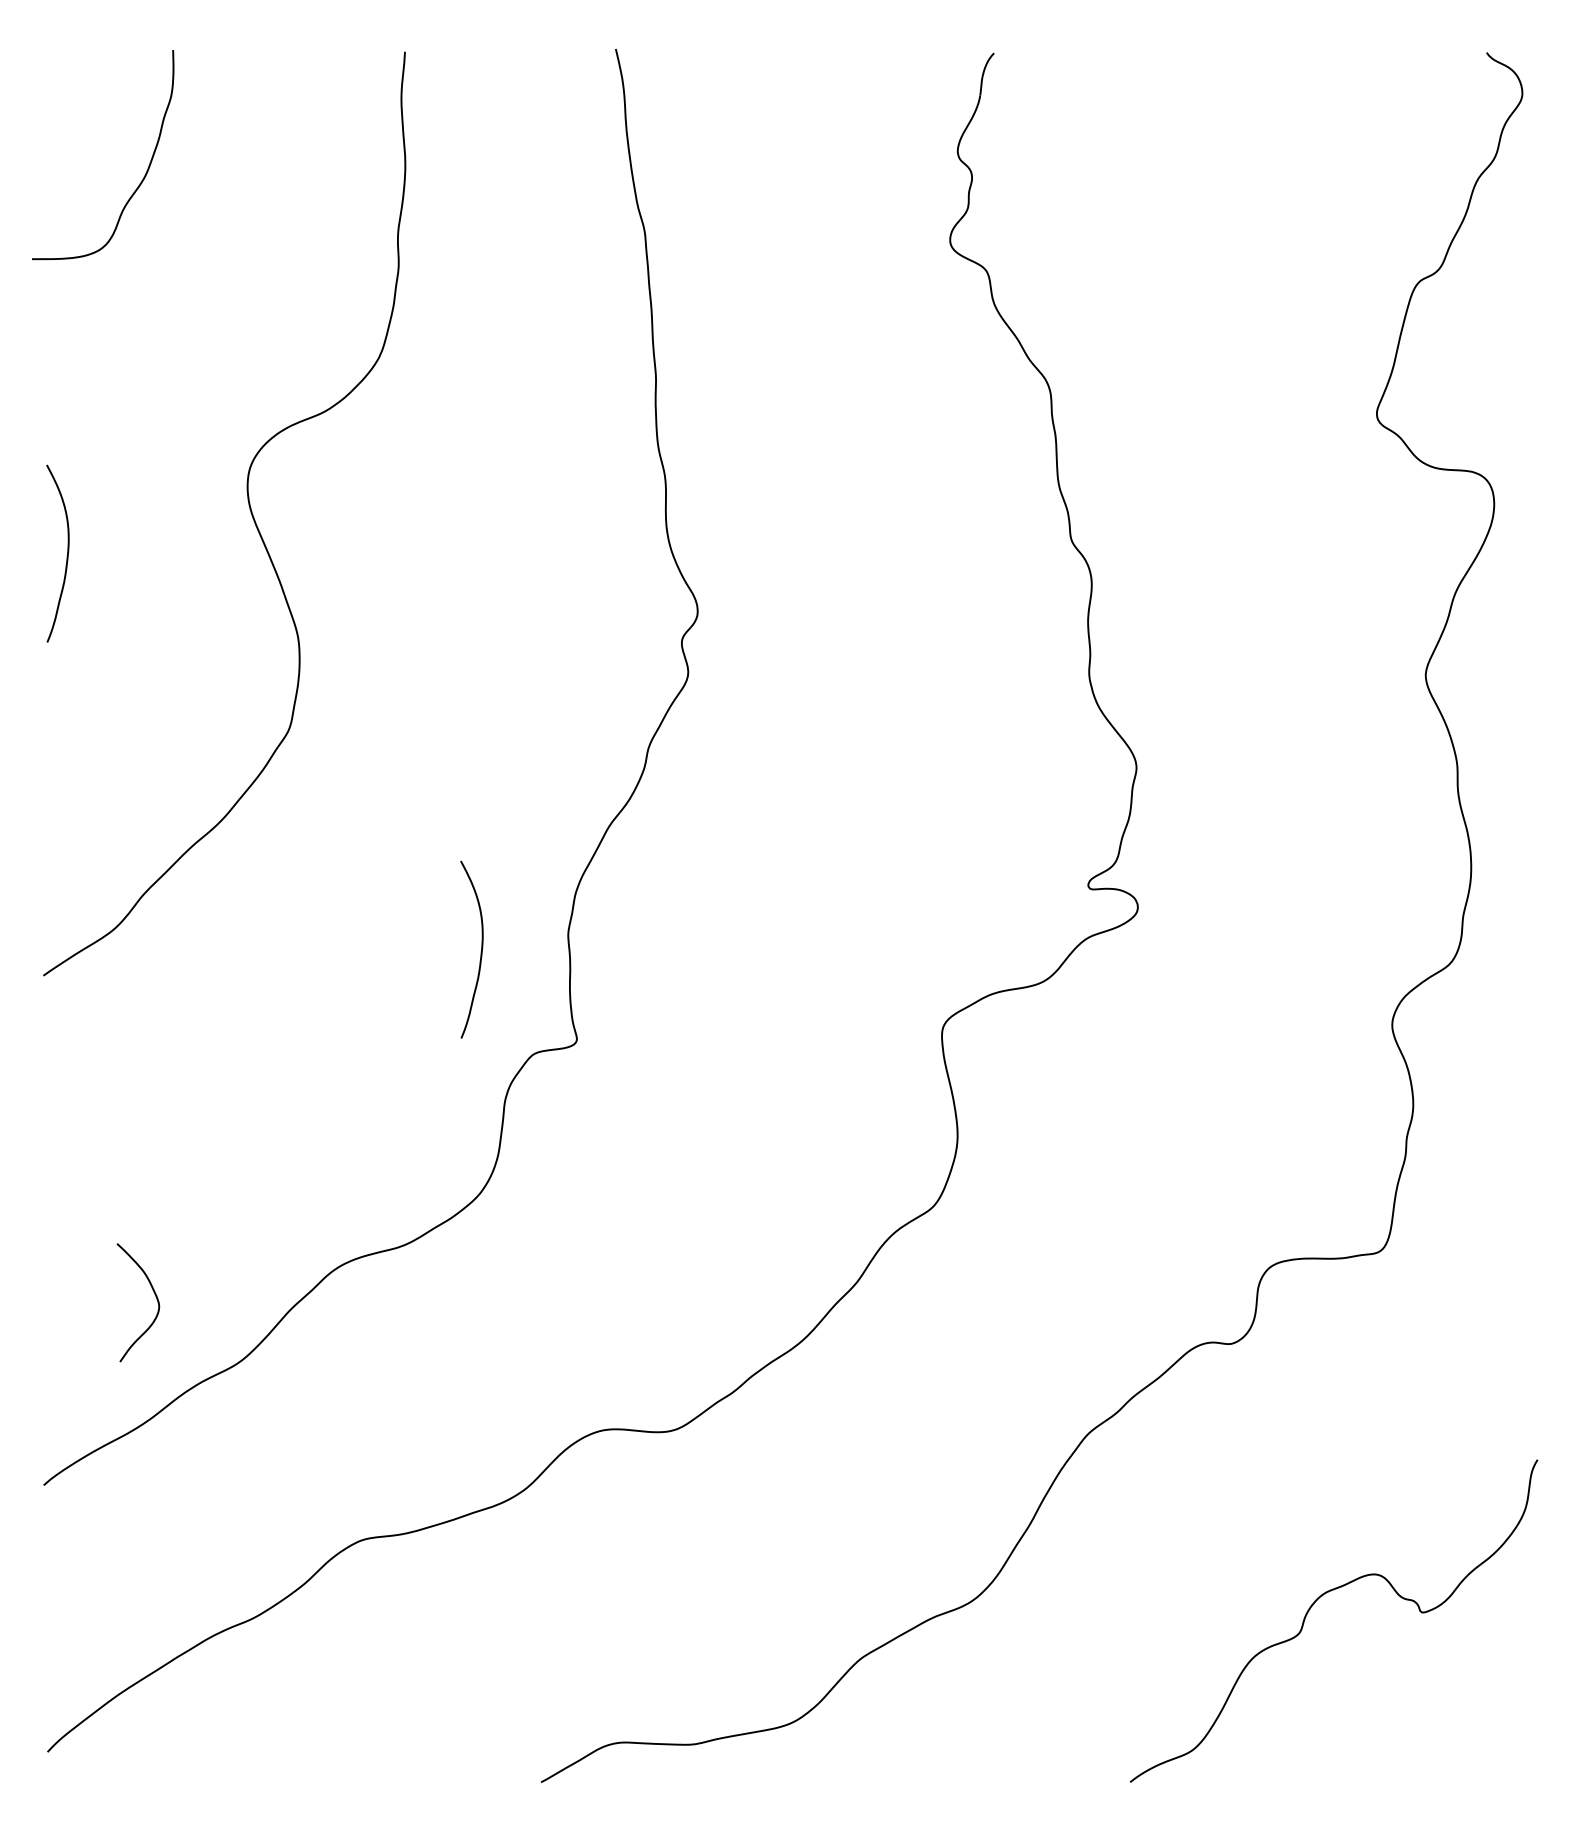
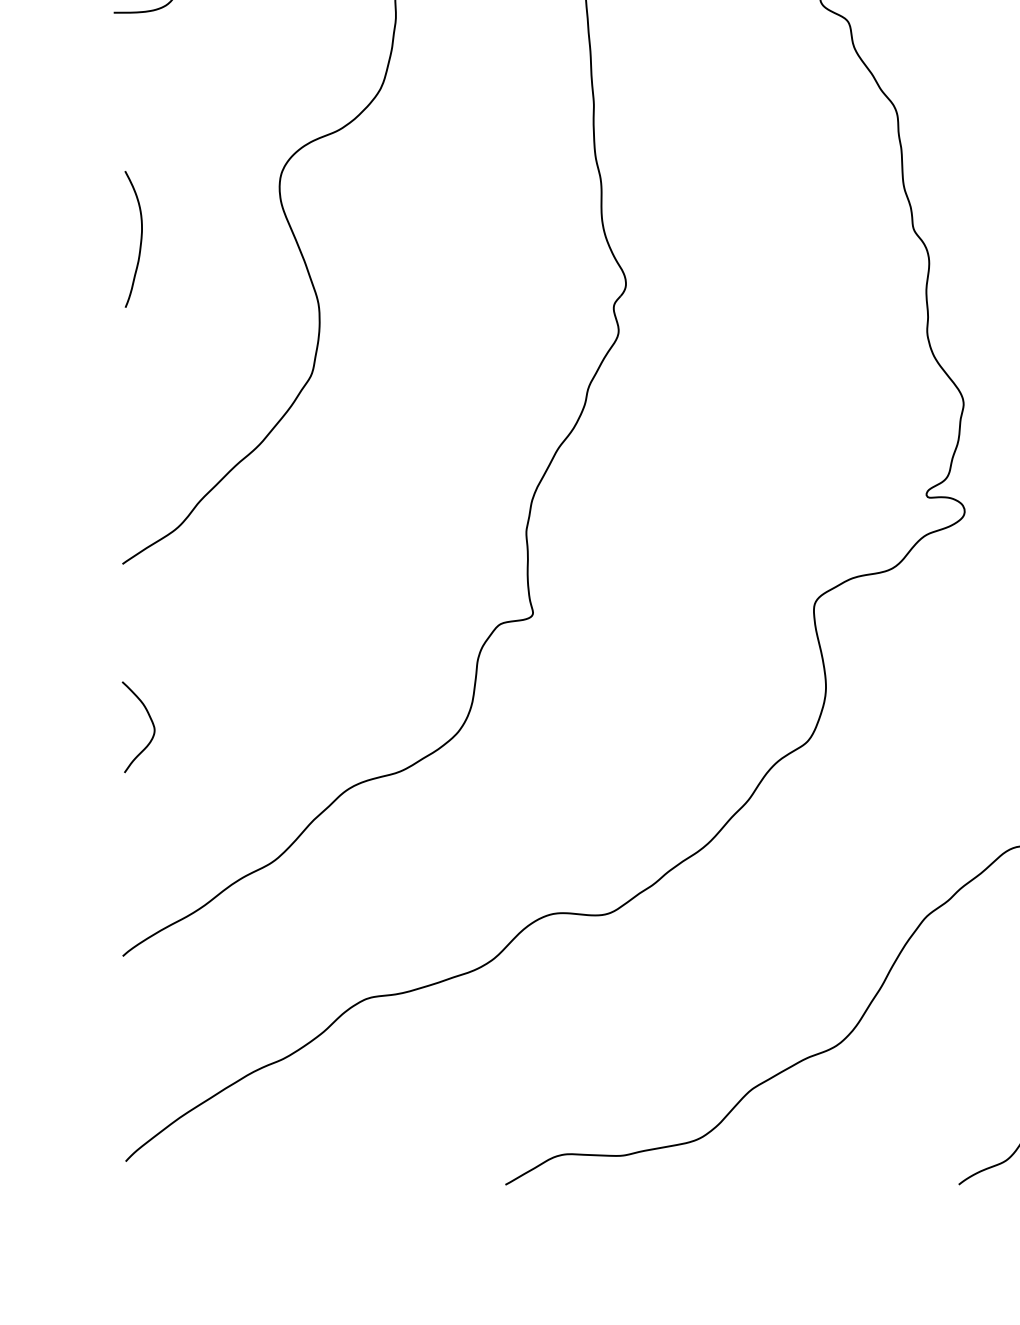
curve: (480, 952) -> (458, 546), removed
curve: (154, 1294) -> (151, 720), moved

